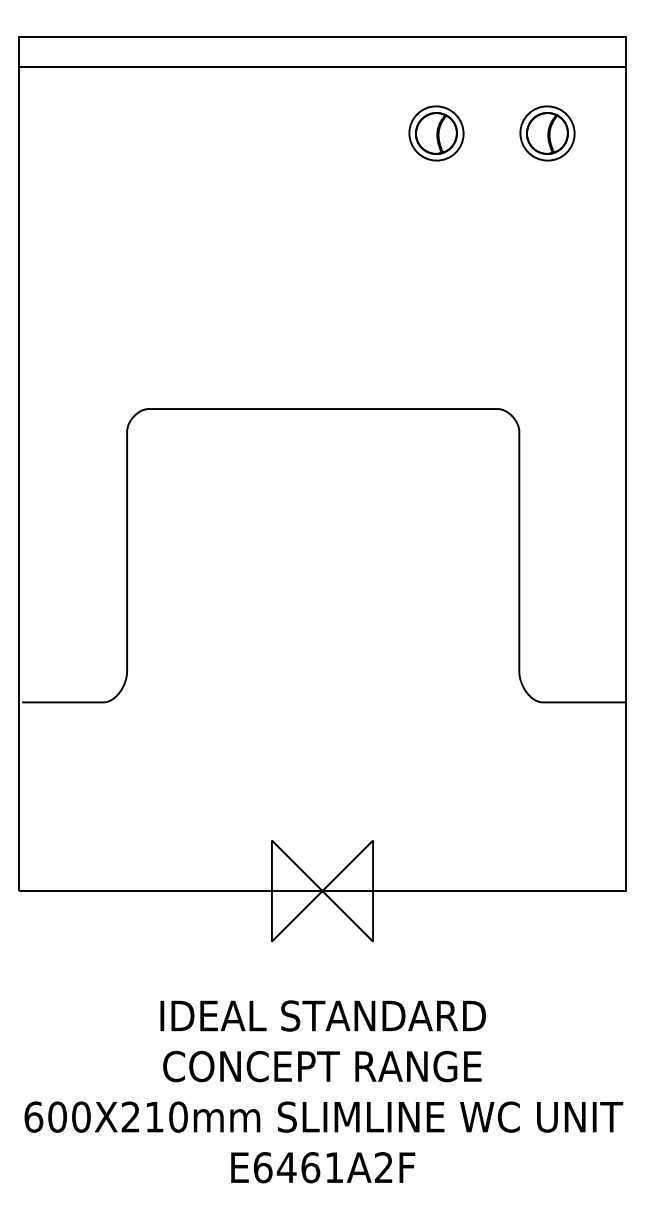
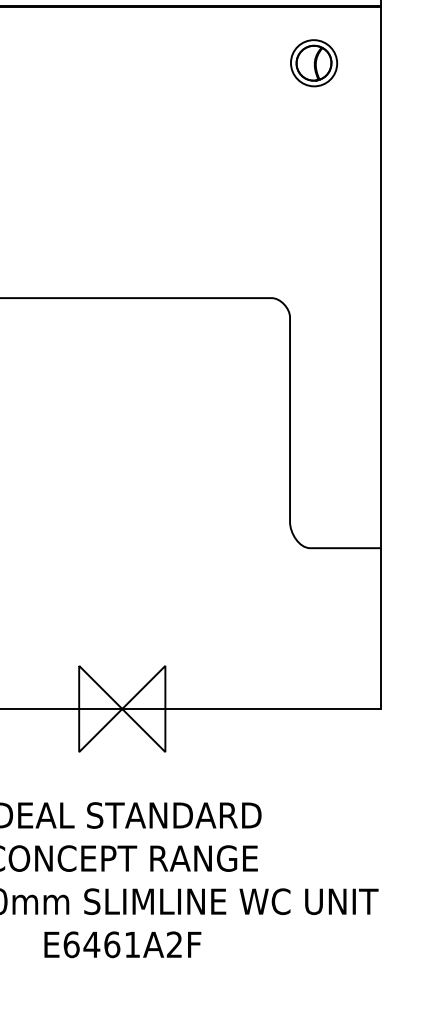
part: (436, 133) -> (219, 63), removed

